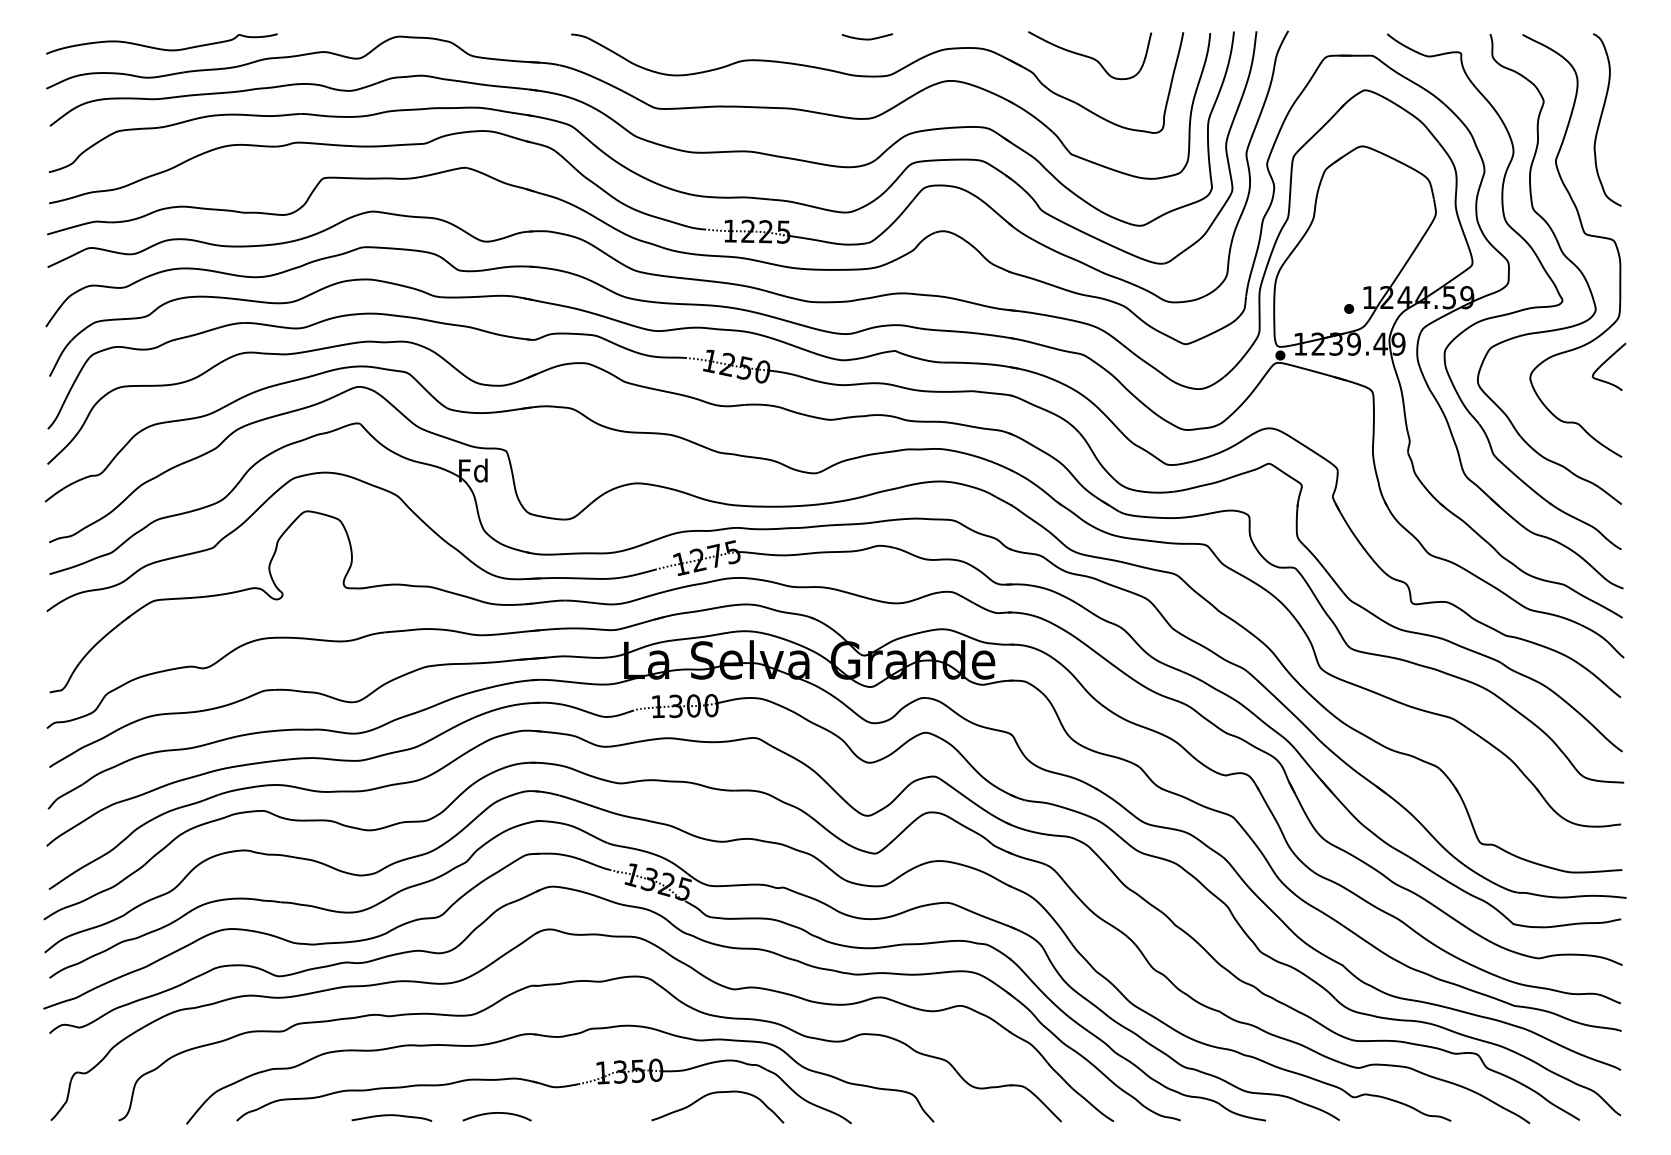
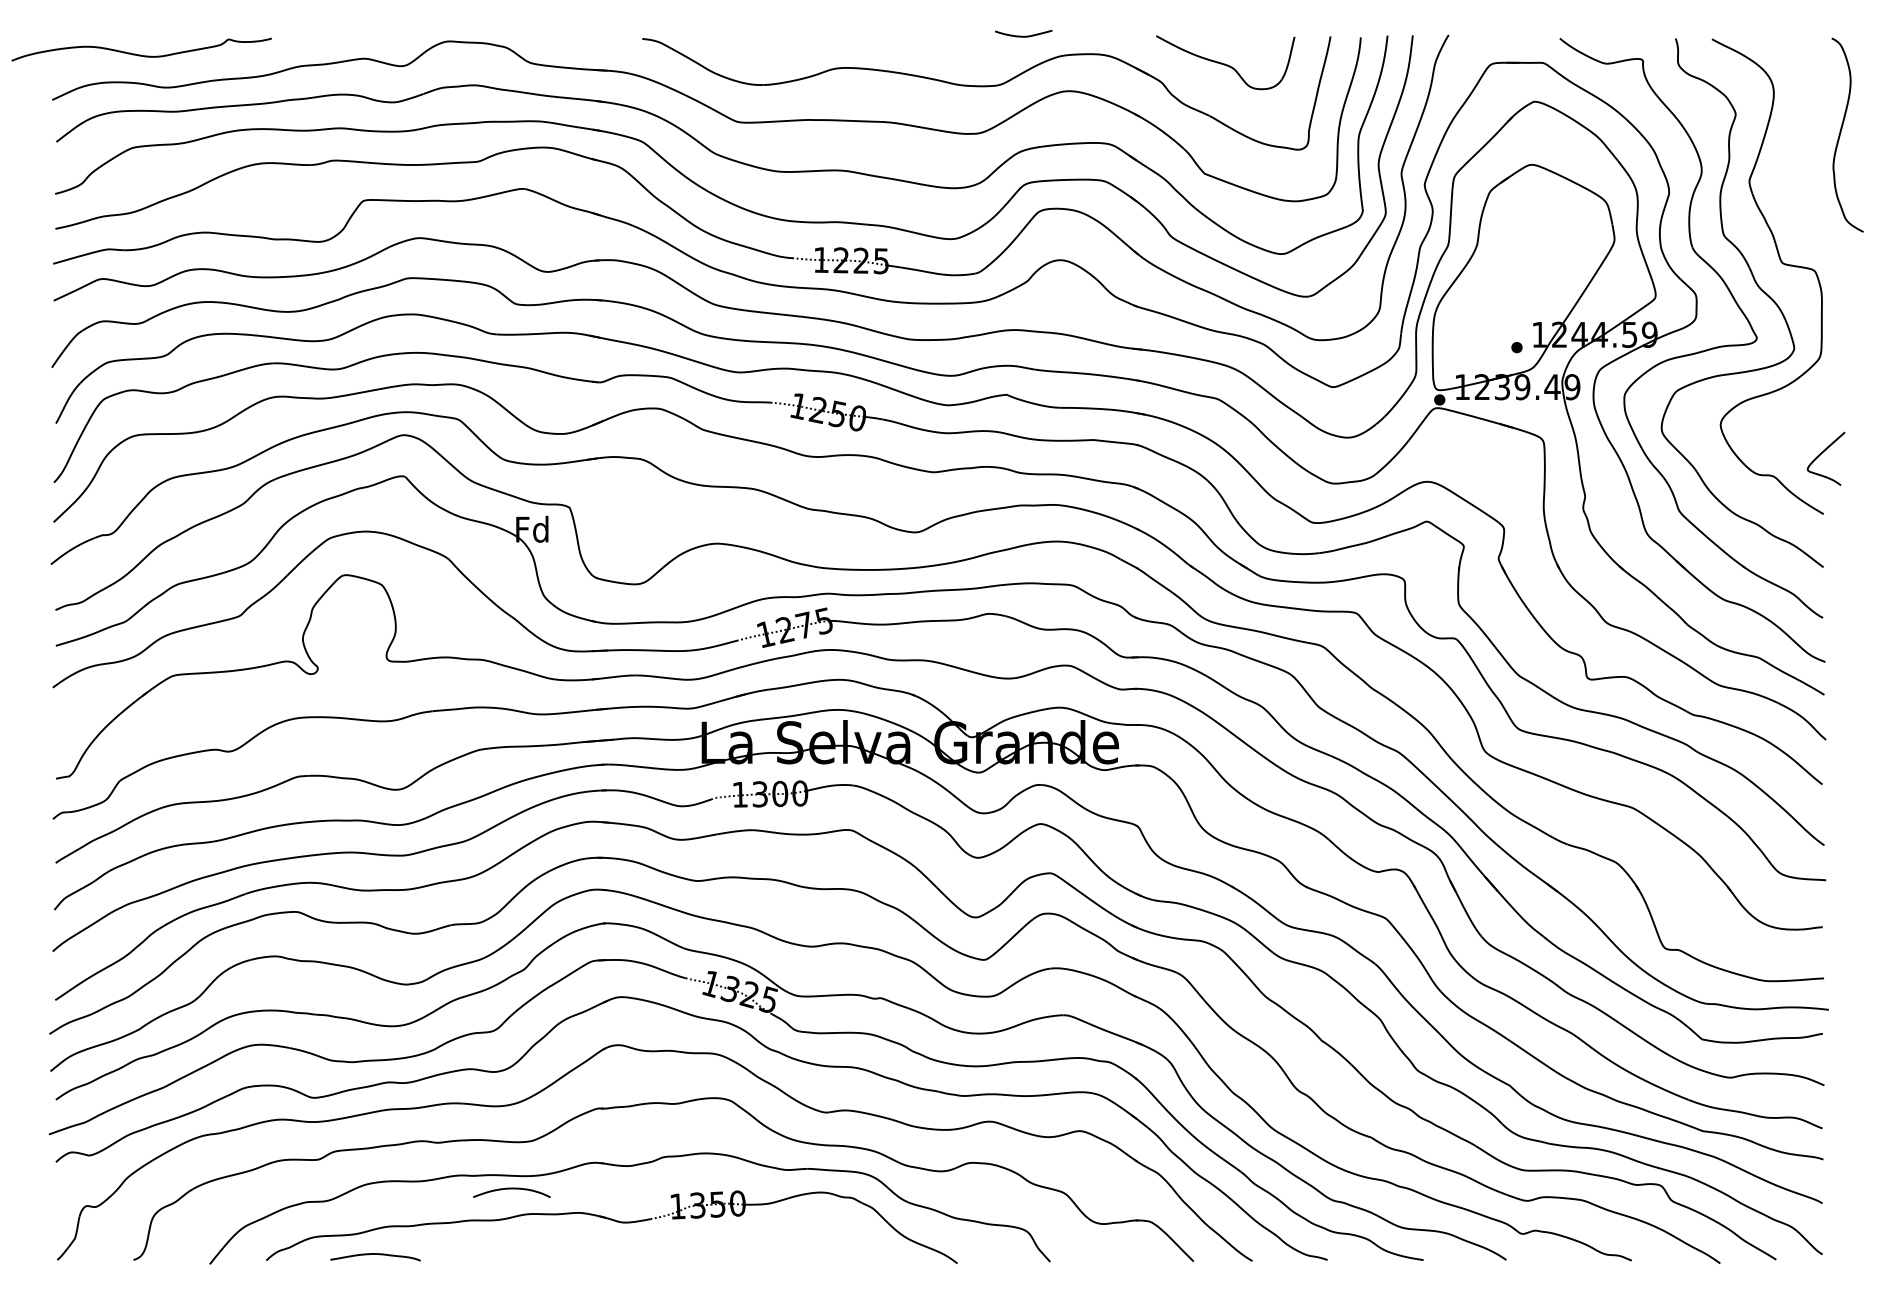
curve: (866, 38) -> (1022, 35), moved
curve: (161, 48) -> (141, 54), moved
curve: (1601, 119) -> (1841, 134), moved
curve: (1605, 362) -> (1822, 453), moved
part: (717, 1093) -> (806, 1229), removed
curve: (496, 1113) -> (511, 1189), moved
curve: (392, 1116) -> (376, 1255), moved

